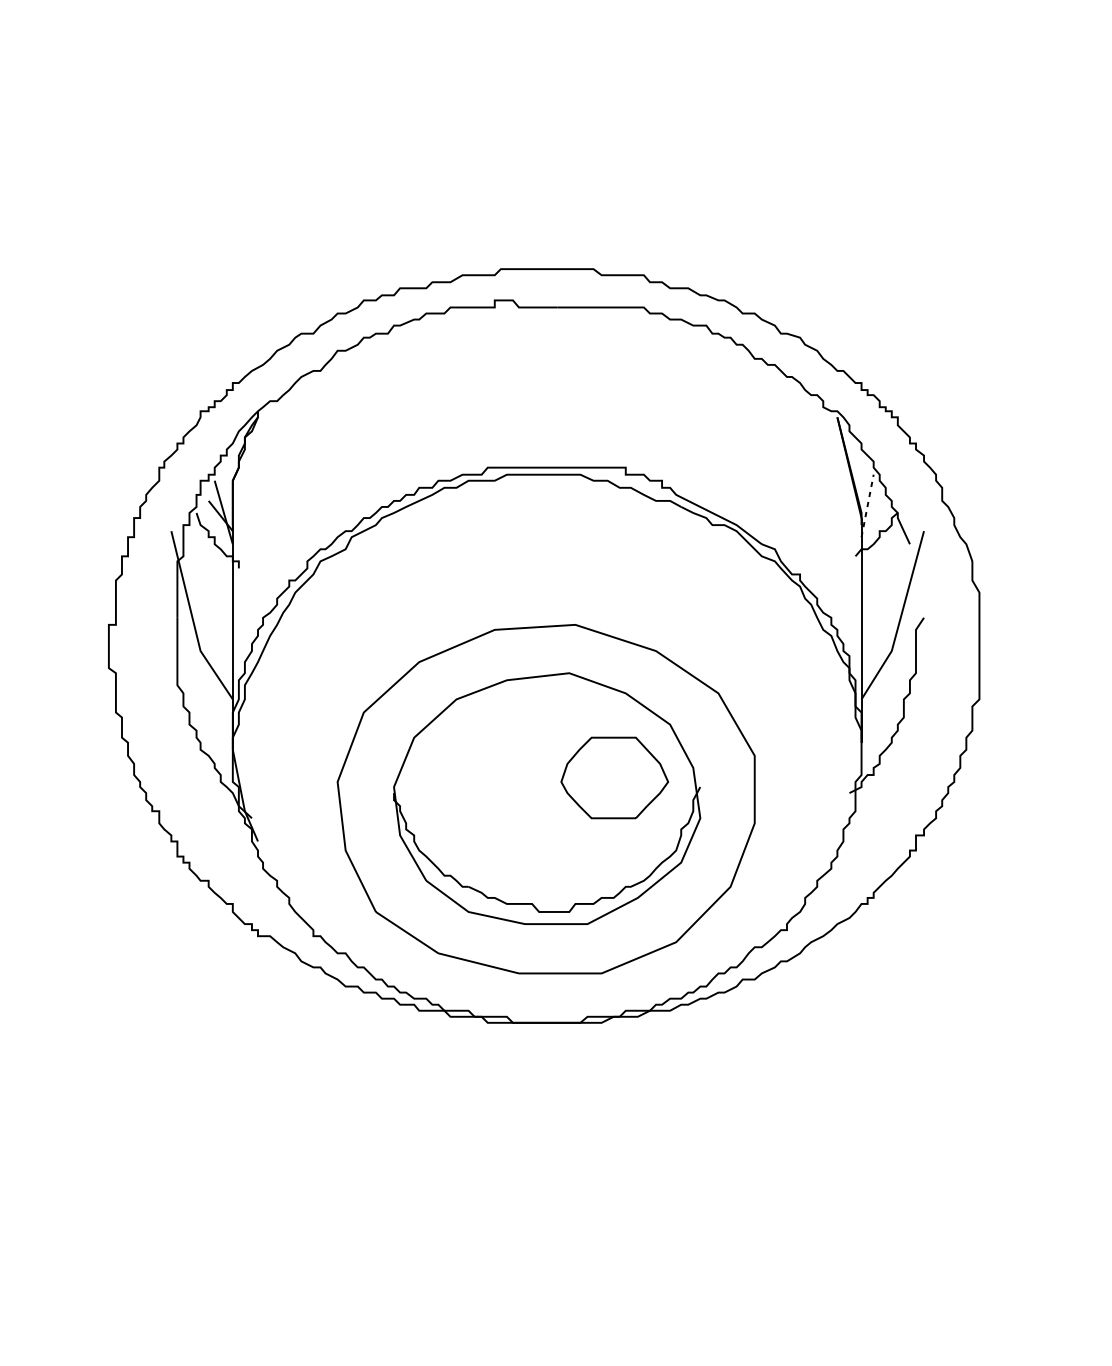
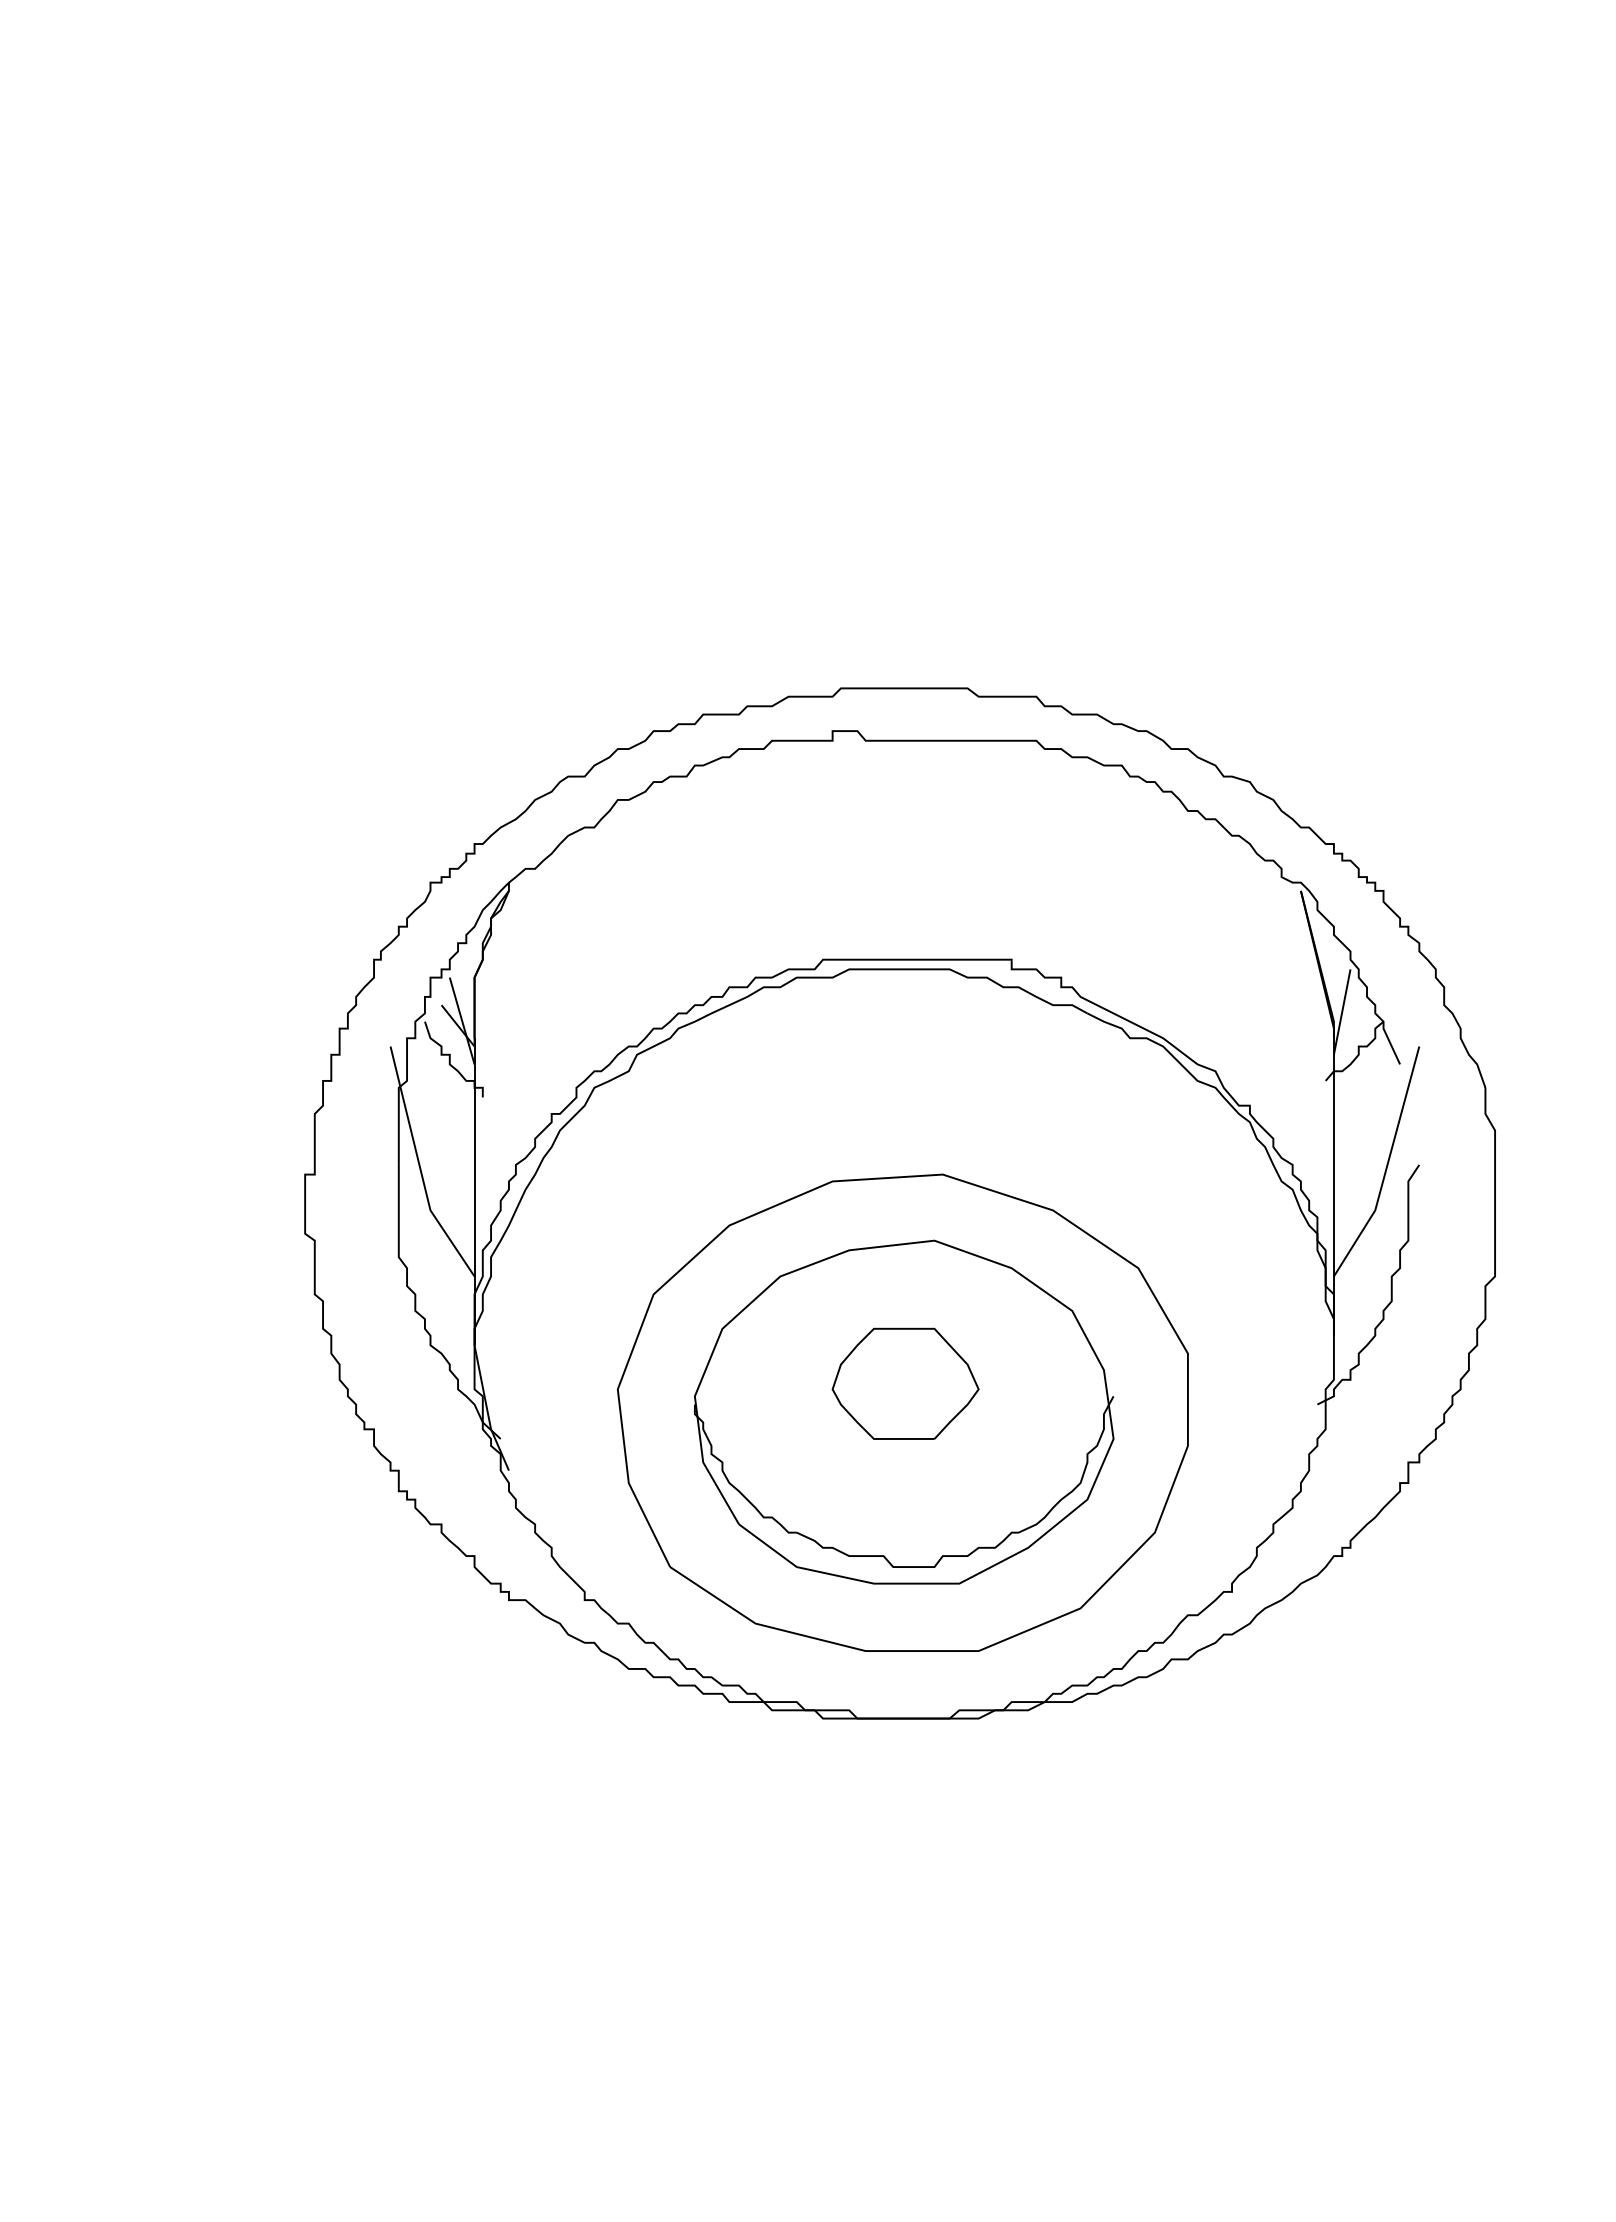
line: (867, 505) -> (1342, 1011), dashed -> solid
part: (614, 777) -> (905, 1383), moved

